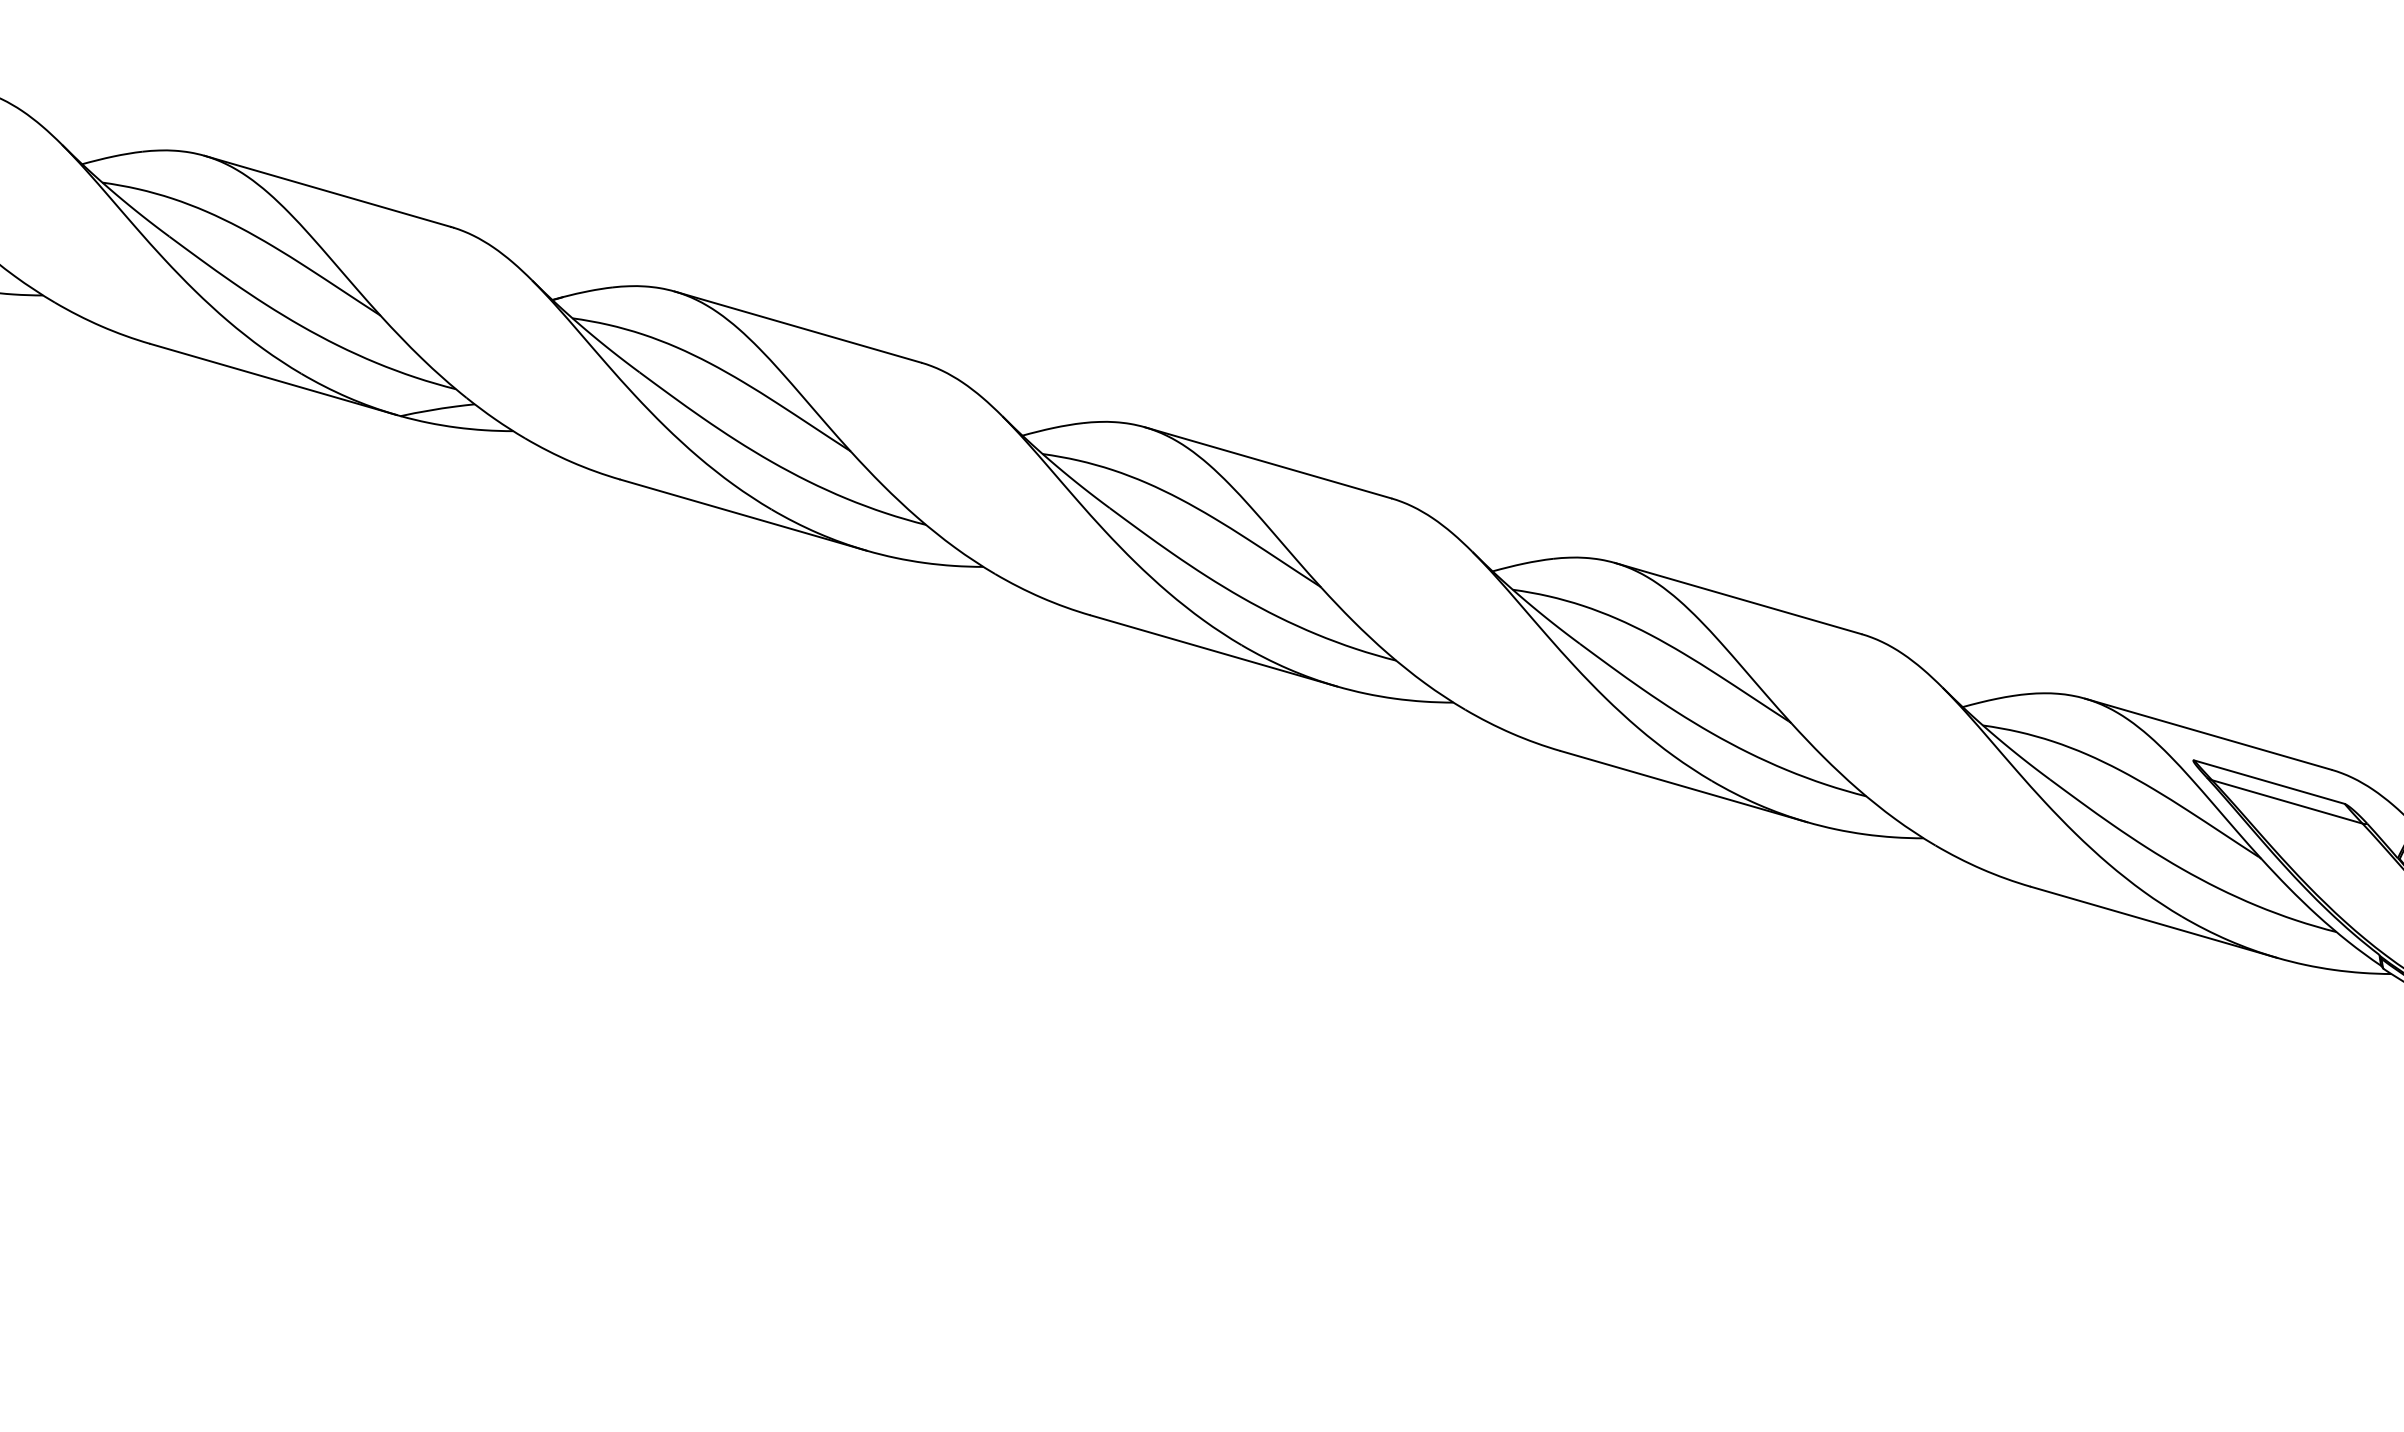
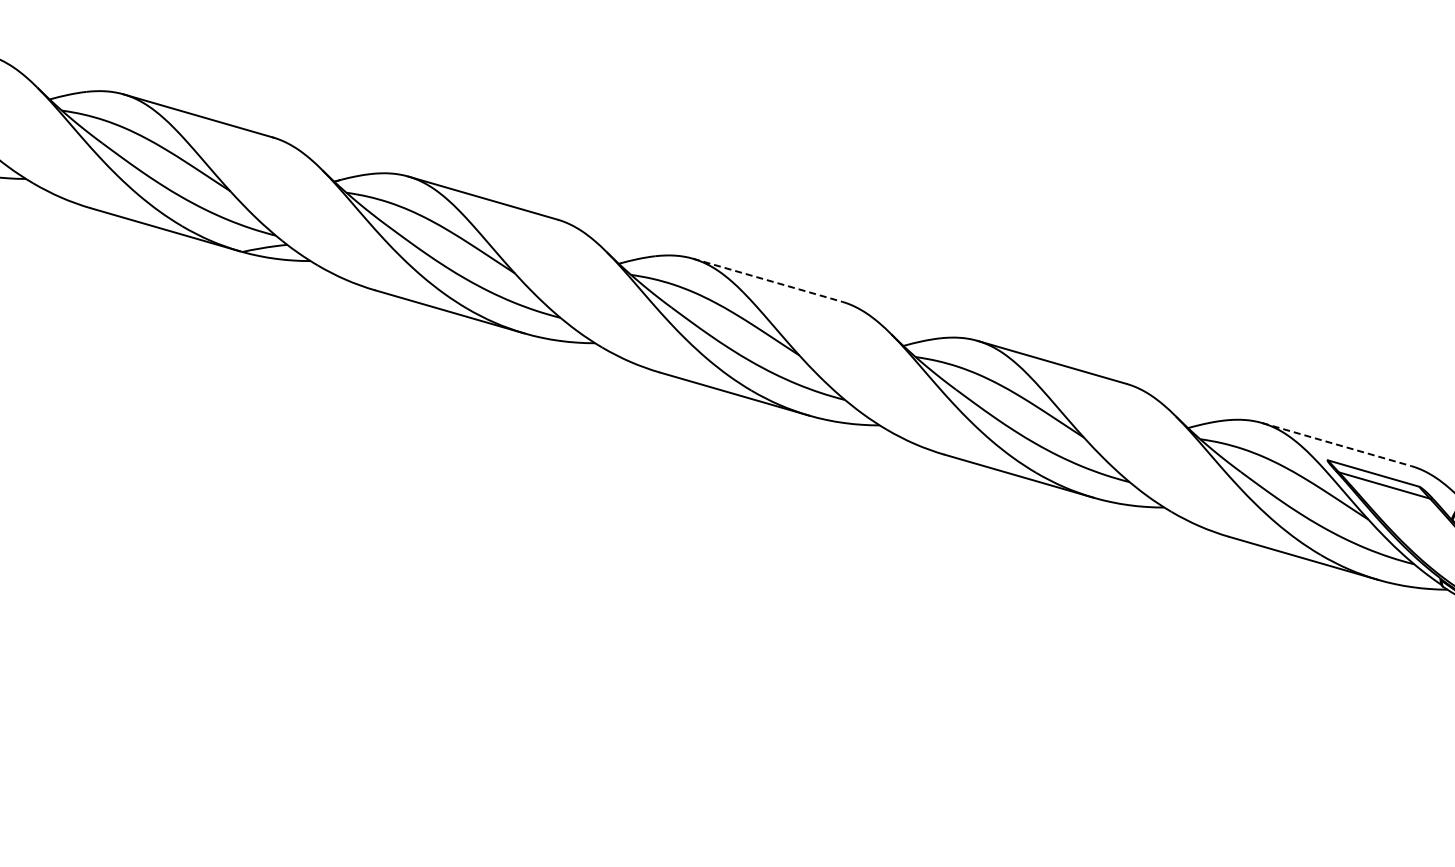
line: (1268, 463) -> (767, 280), solid -> dashed
line: (2208, 734) -> (1336, 444), solid -> dashed

